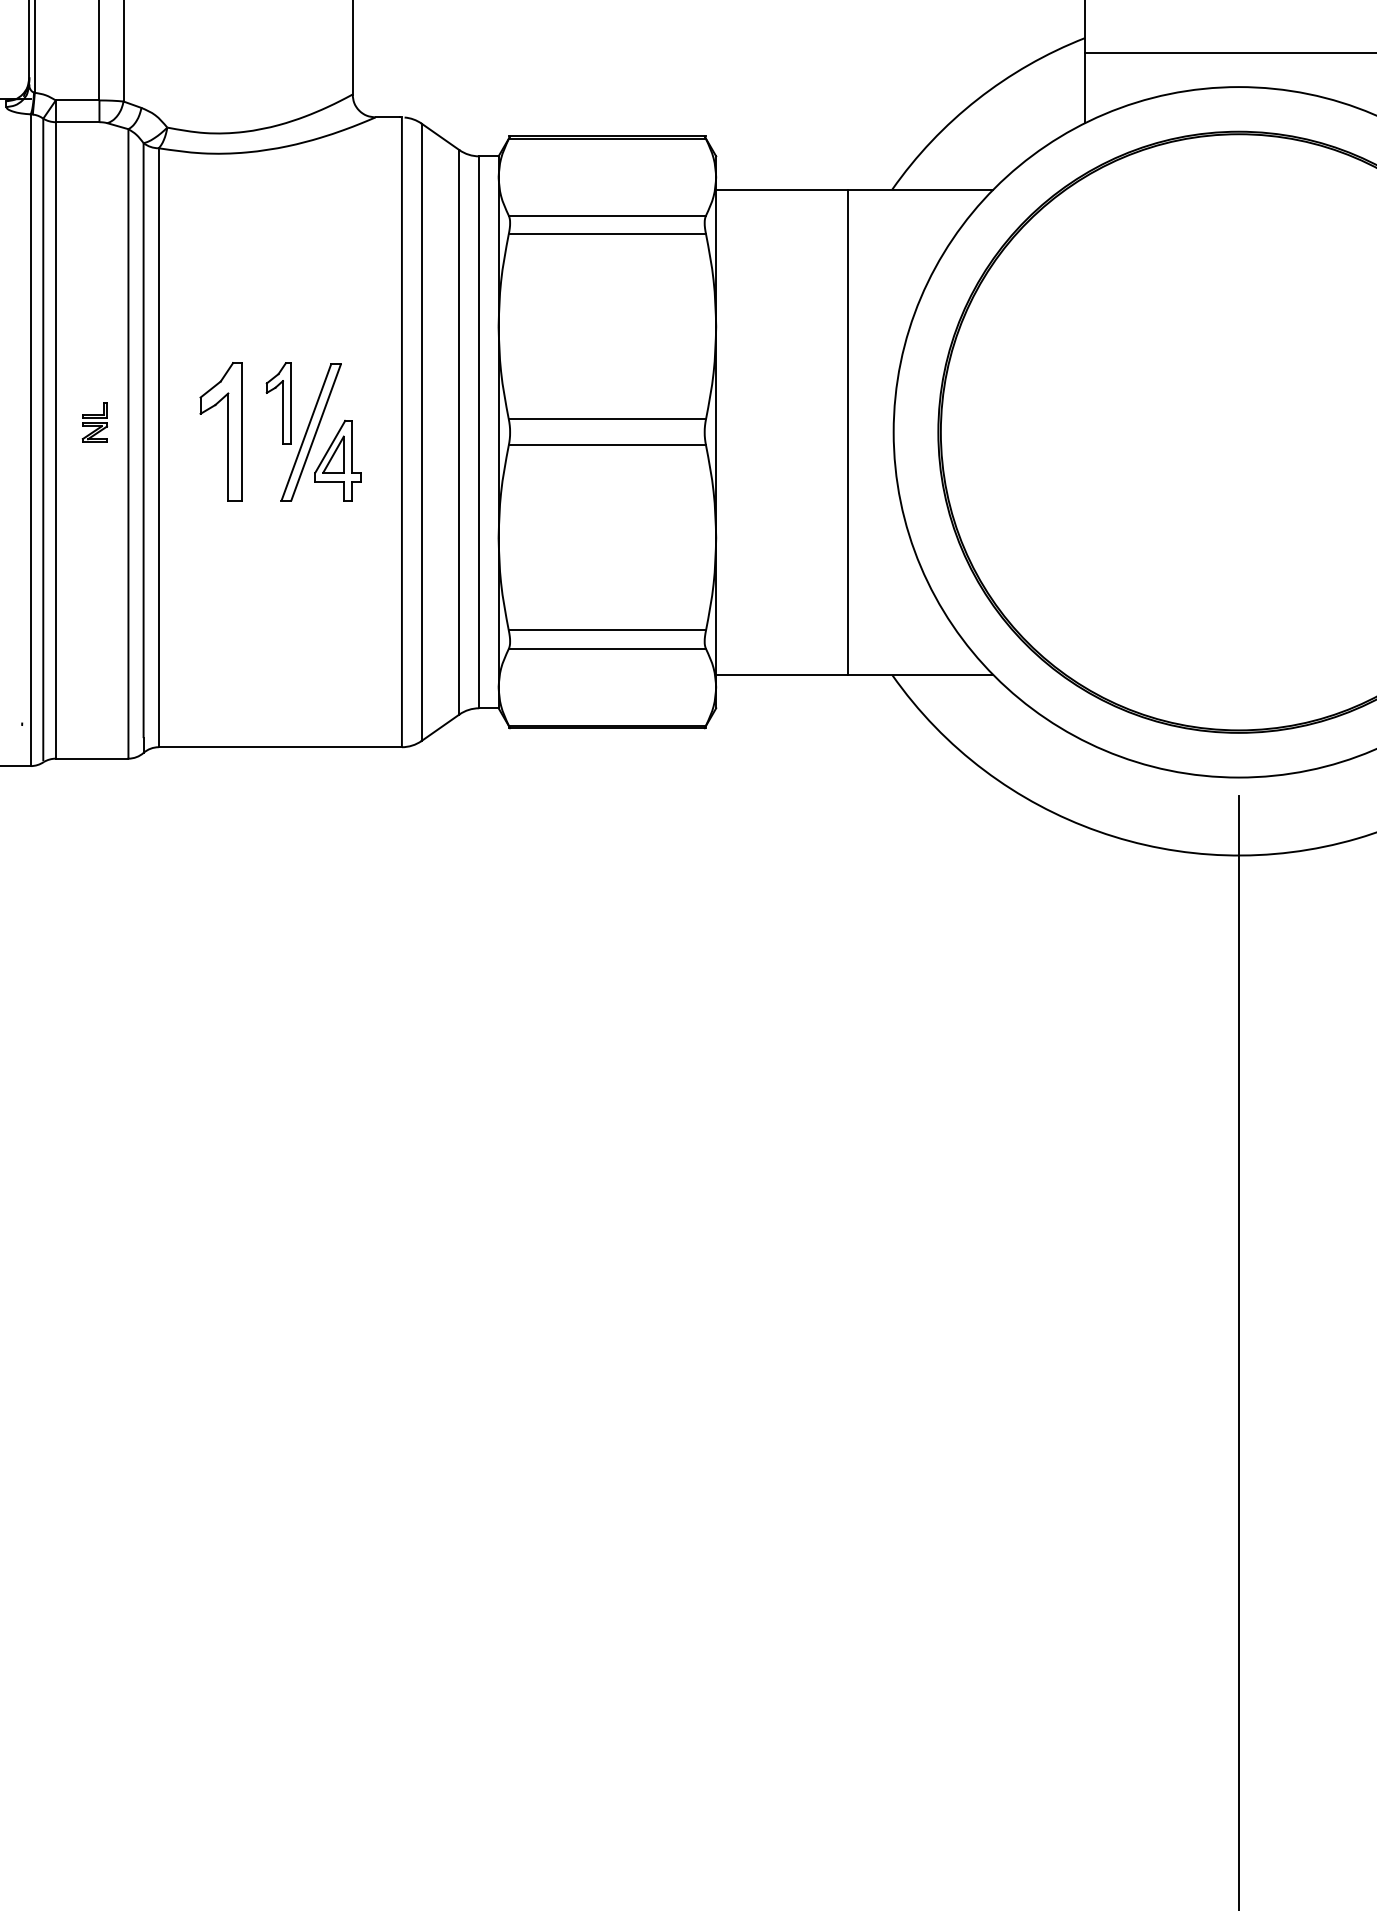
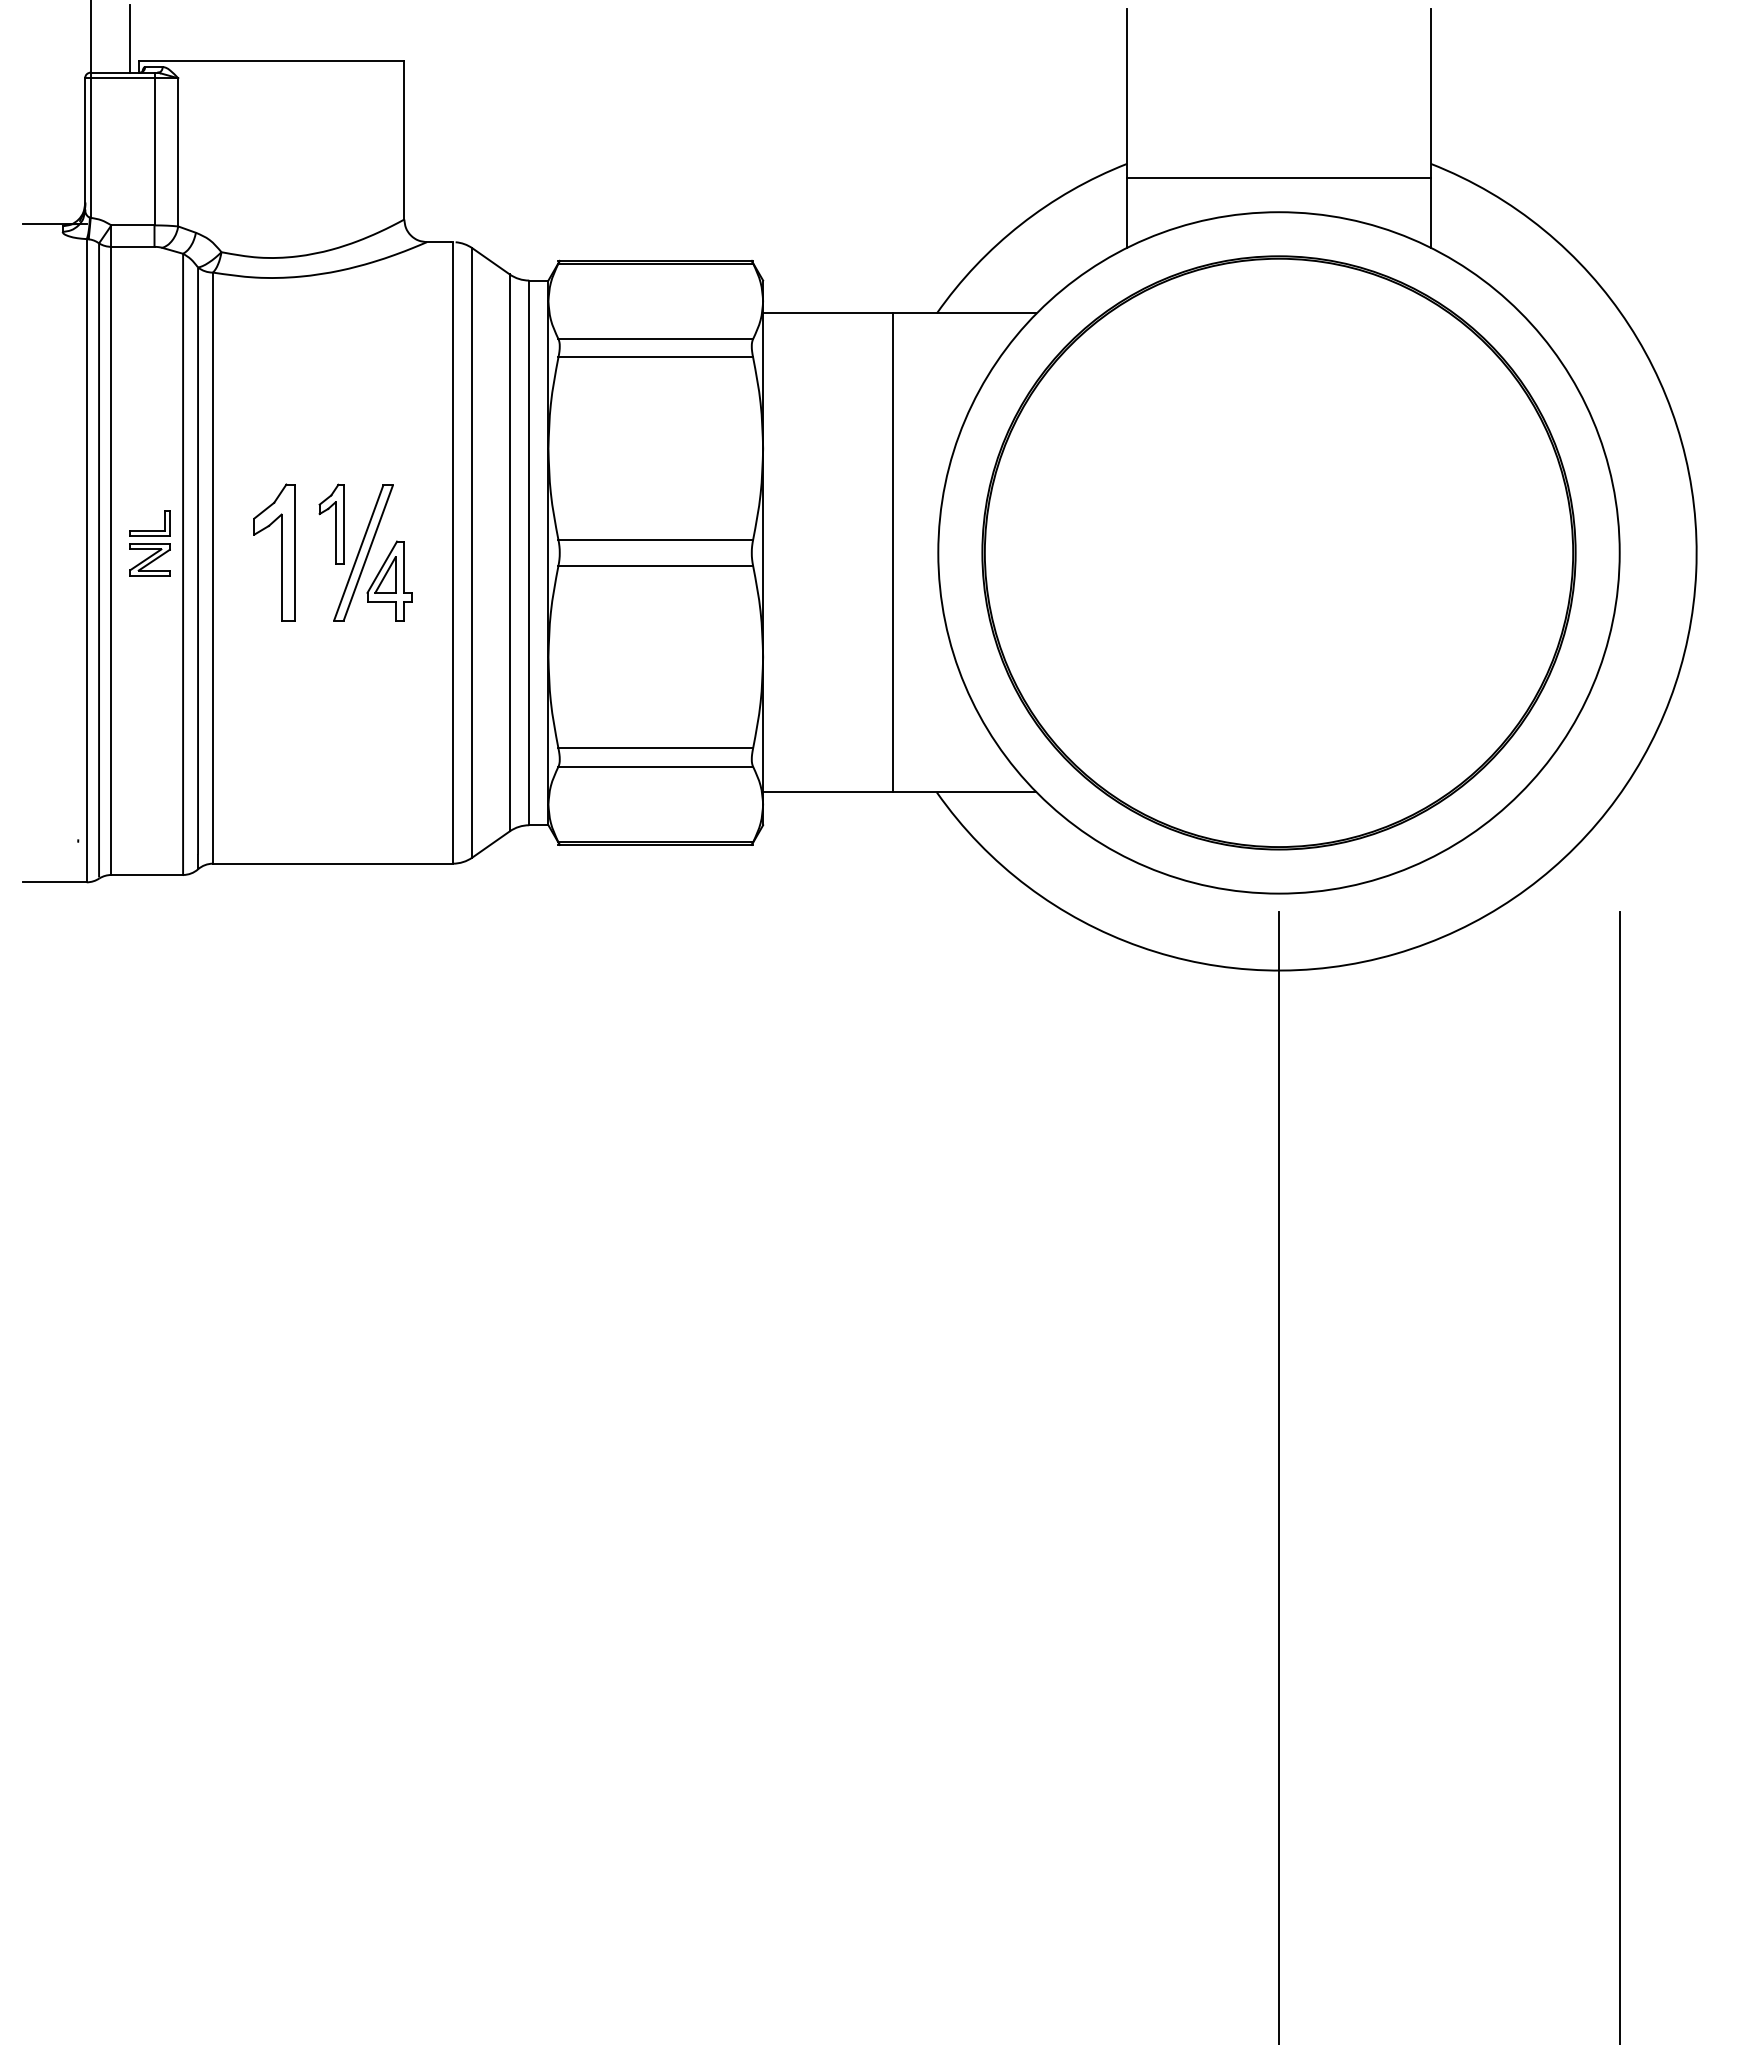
part: (94, 422) -> (149, 543), size x1.67

